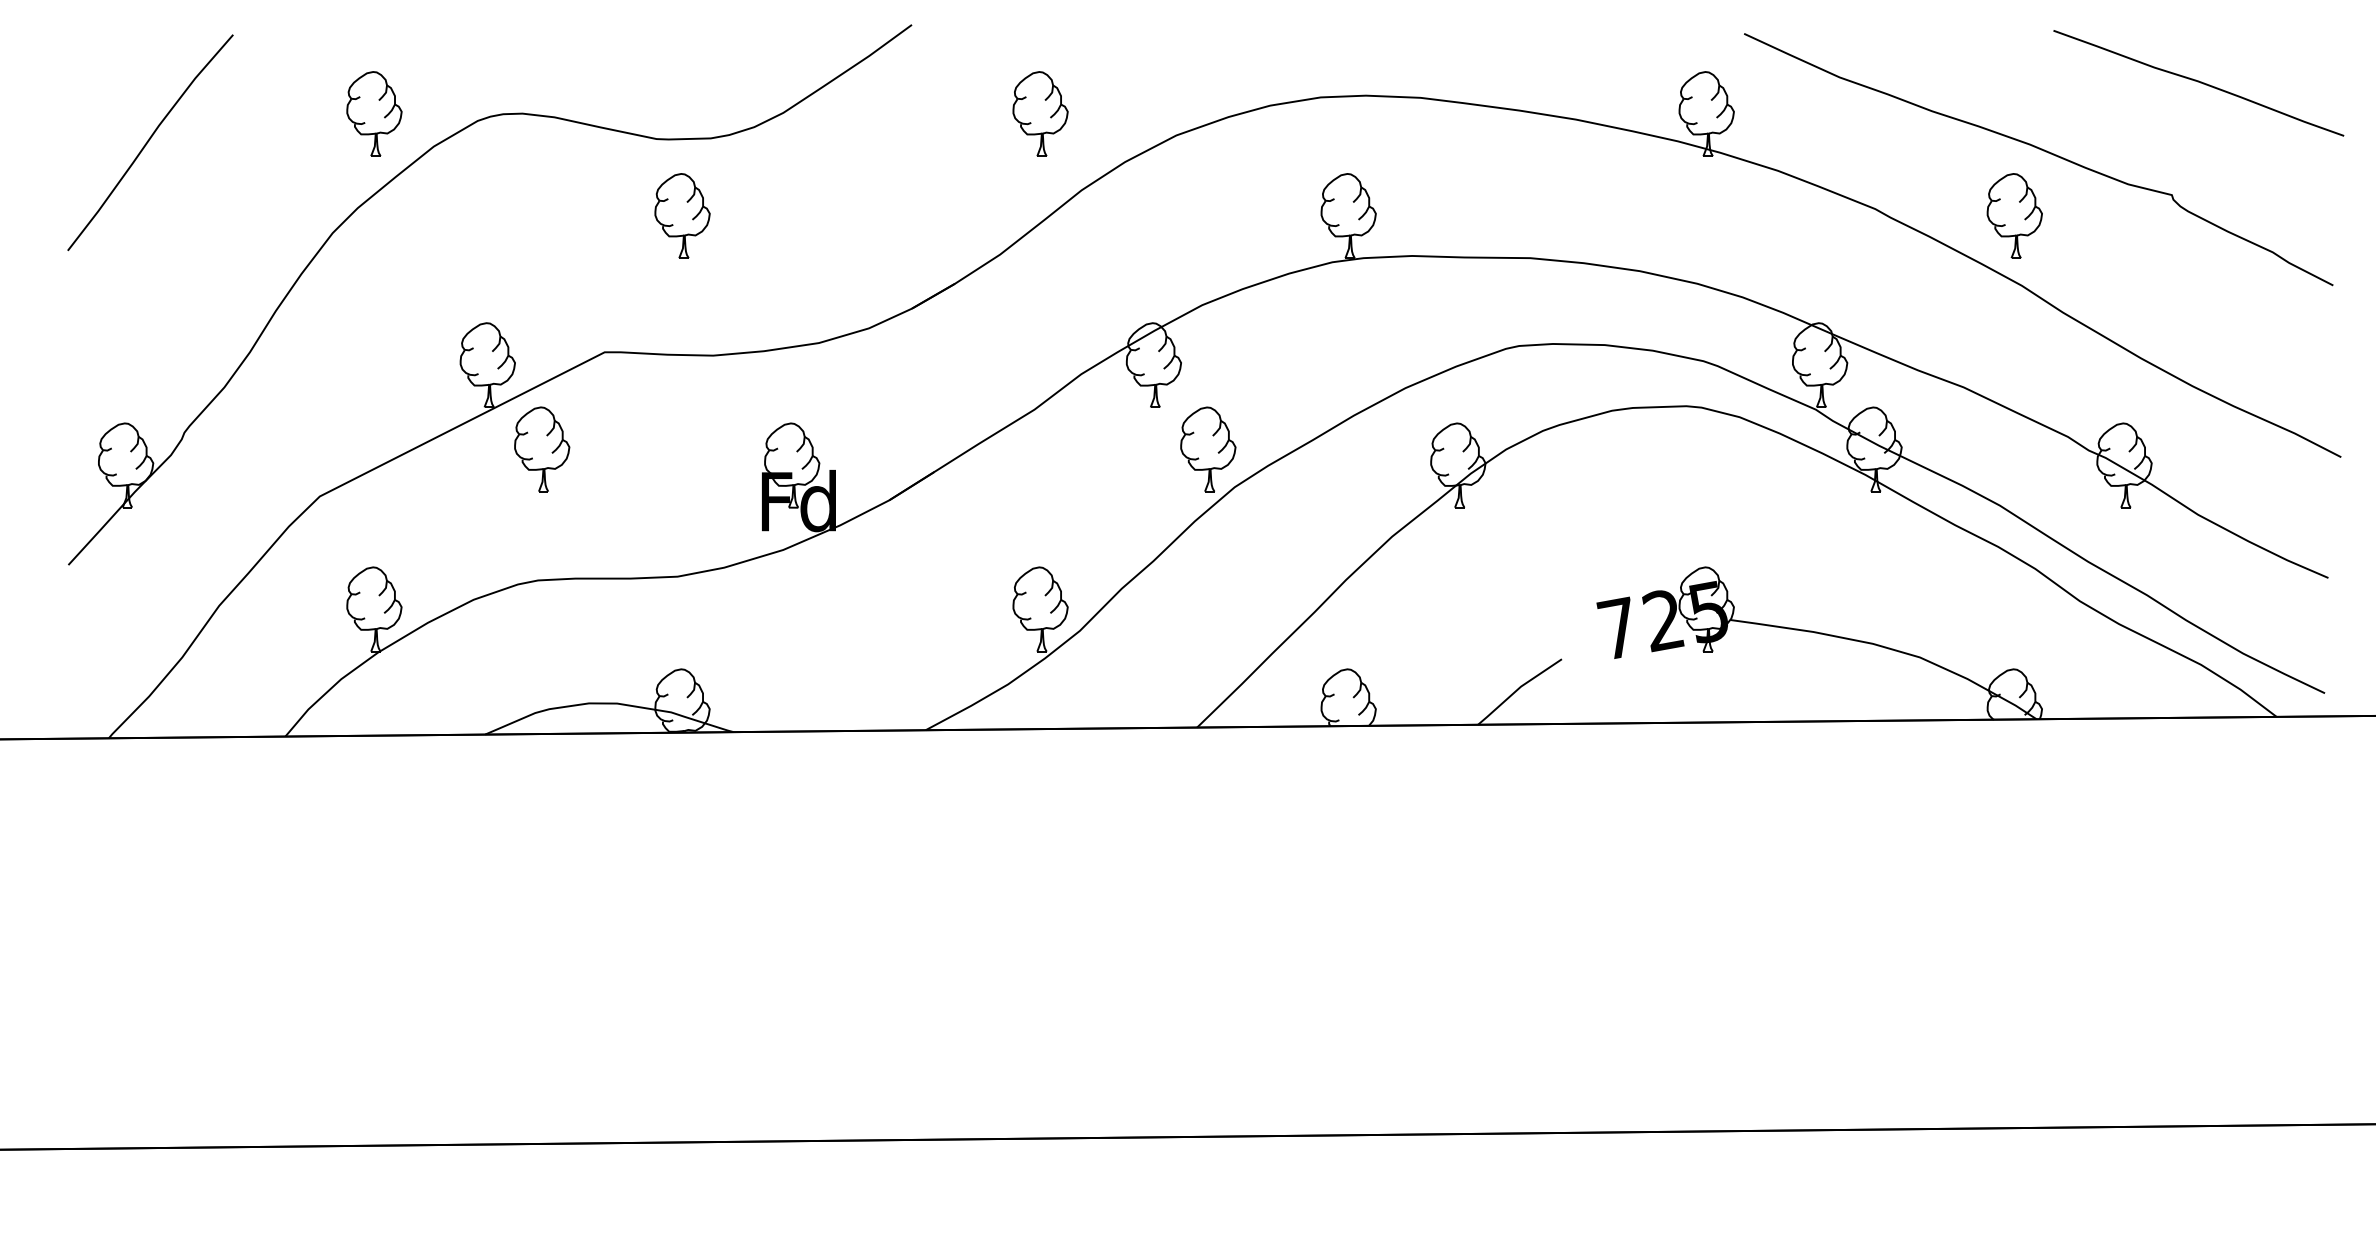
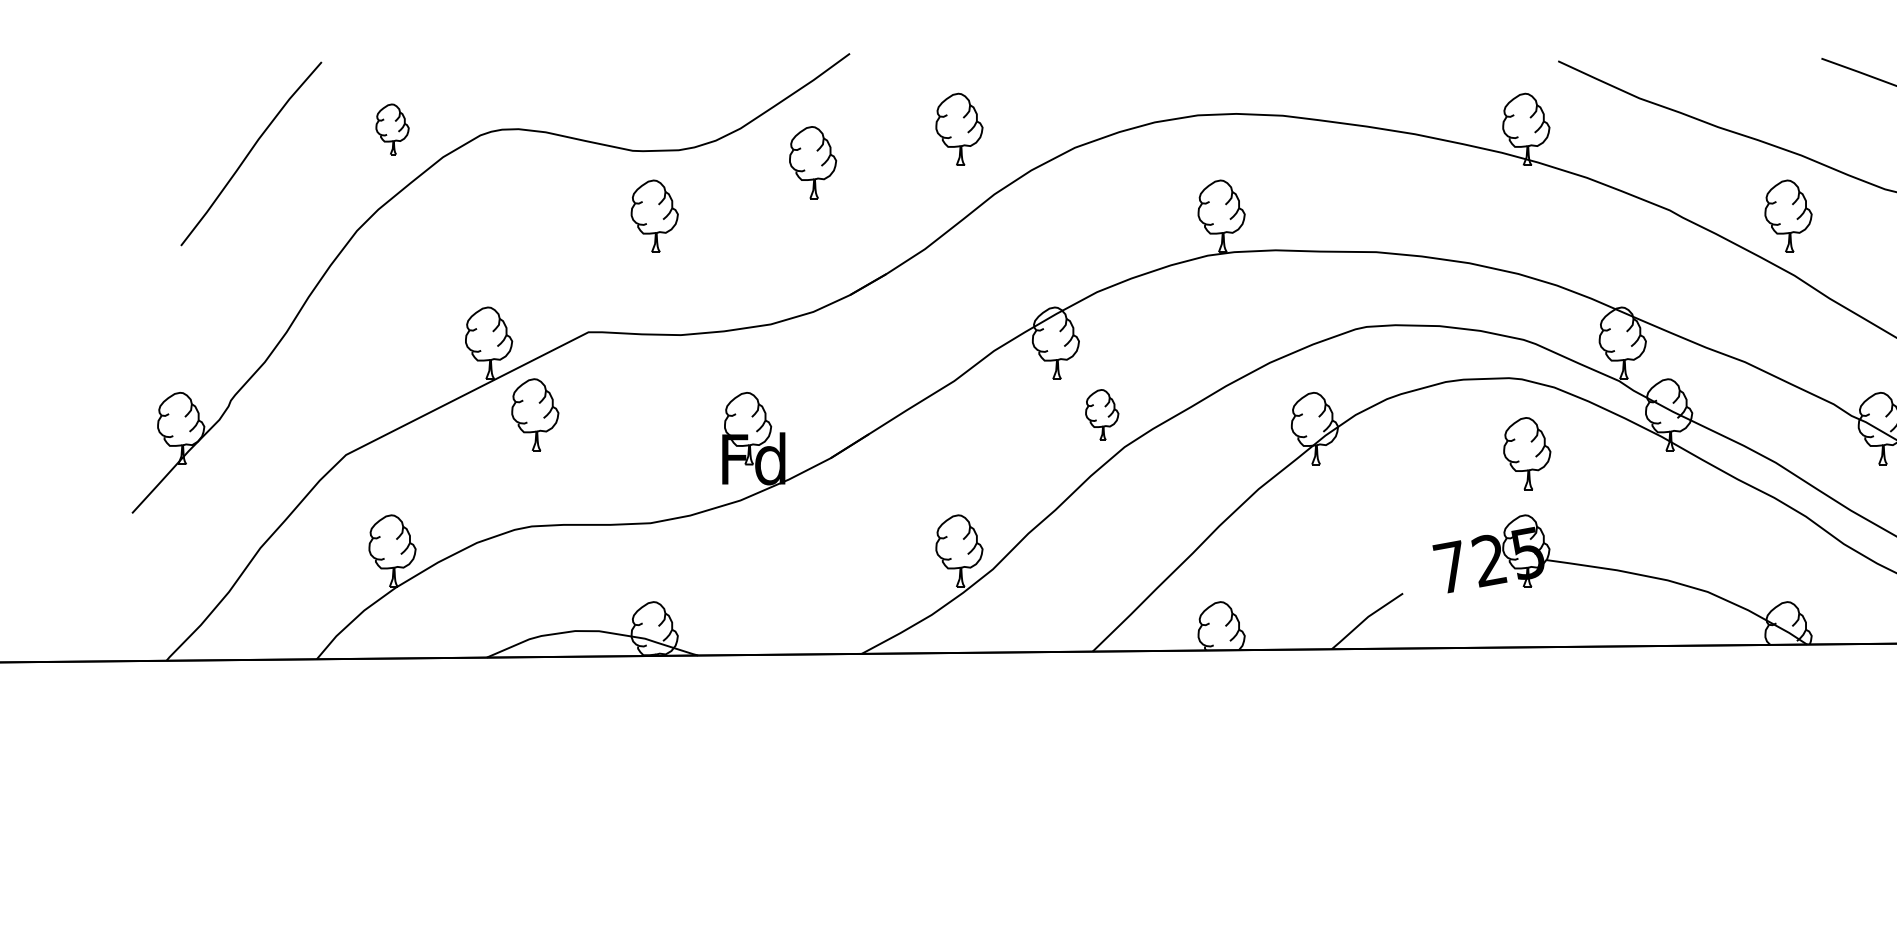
part: (374, 113) -> (392, 129), size x0.7
curve: (149, 141) -> (250, 152), moved
part: (868, 152) -> (813, 162), added
part: (1208, 449) -> (1102, 414), size x0.7
part: (1707, 494) -> (1526, 453), added

